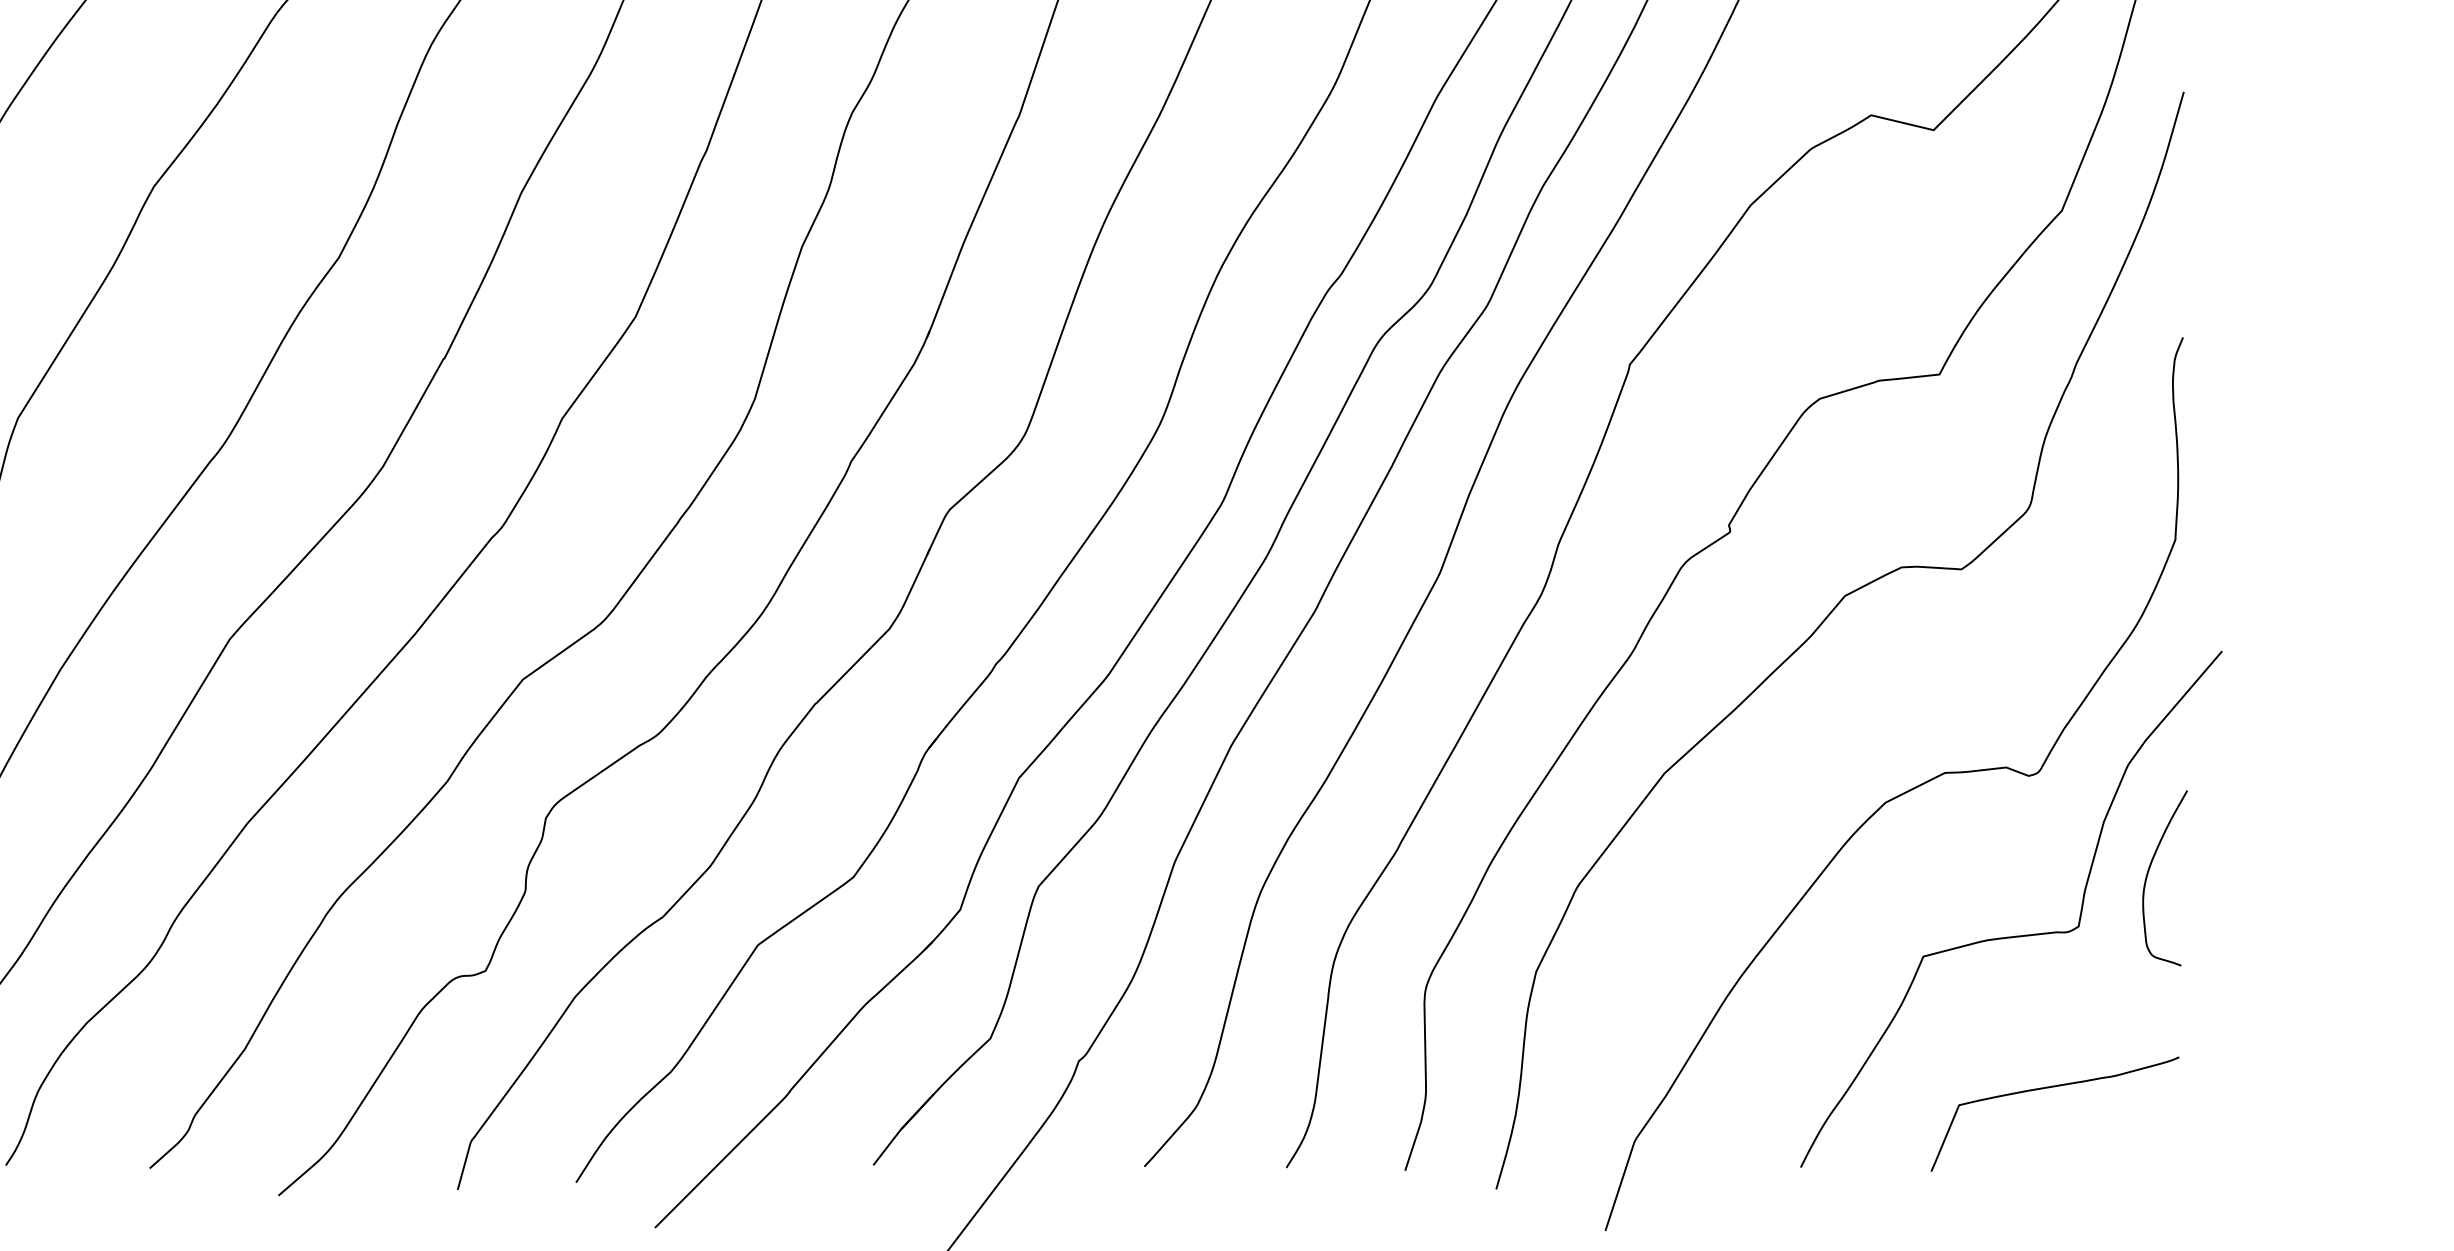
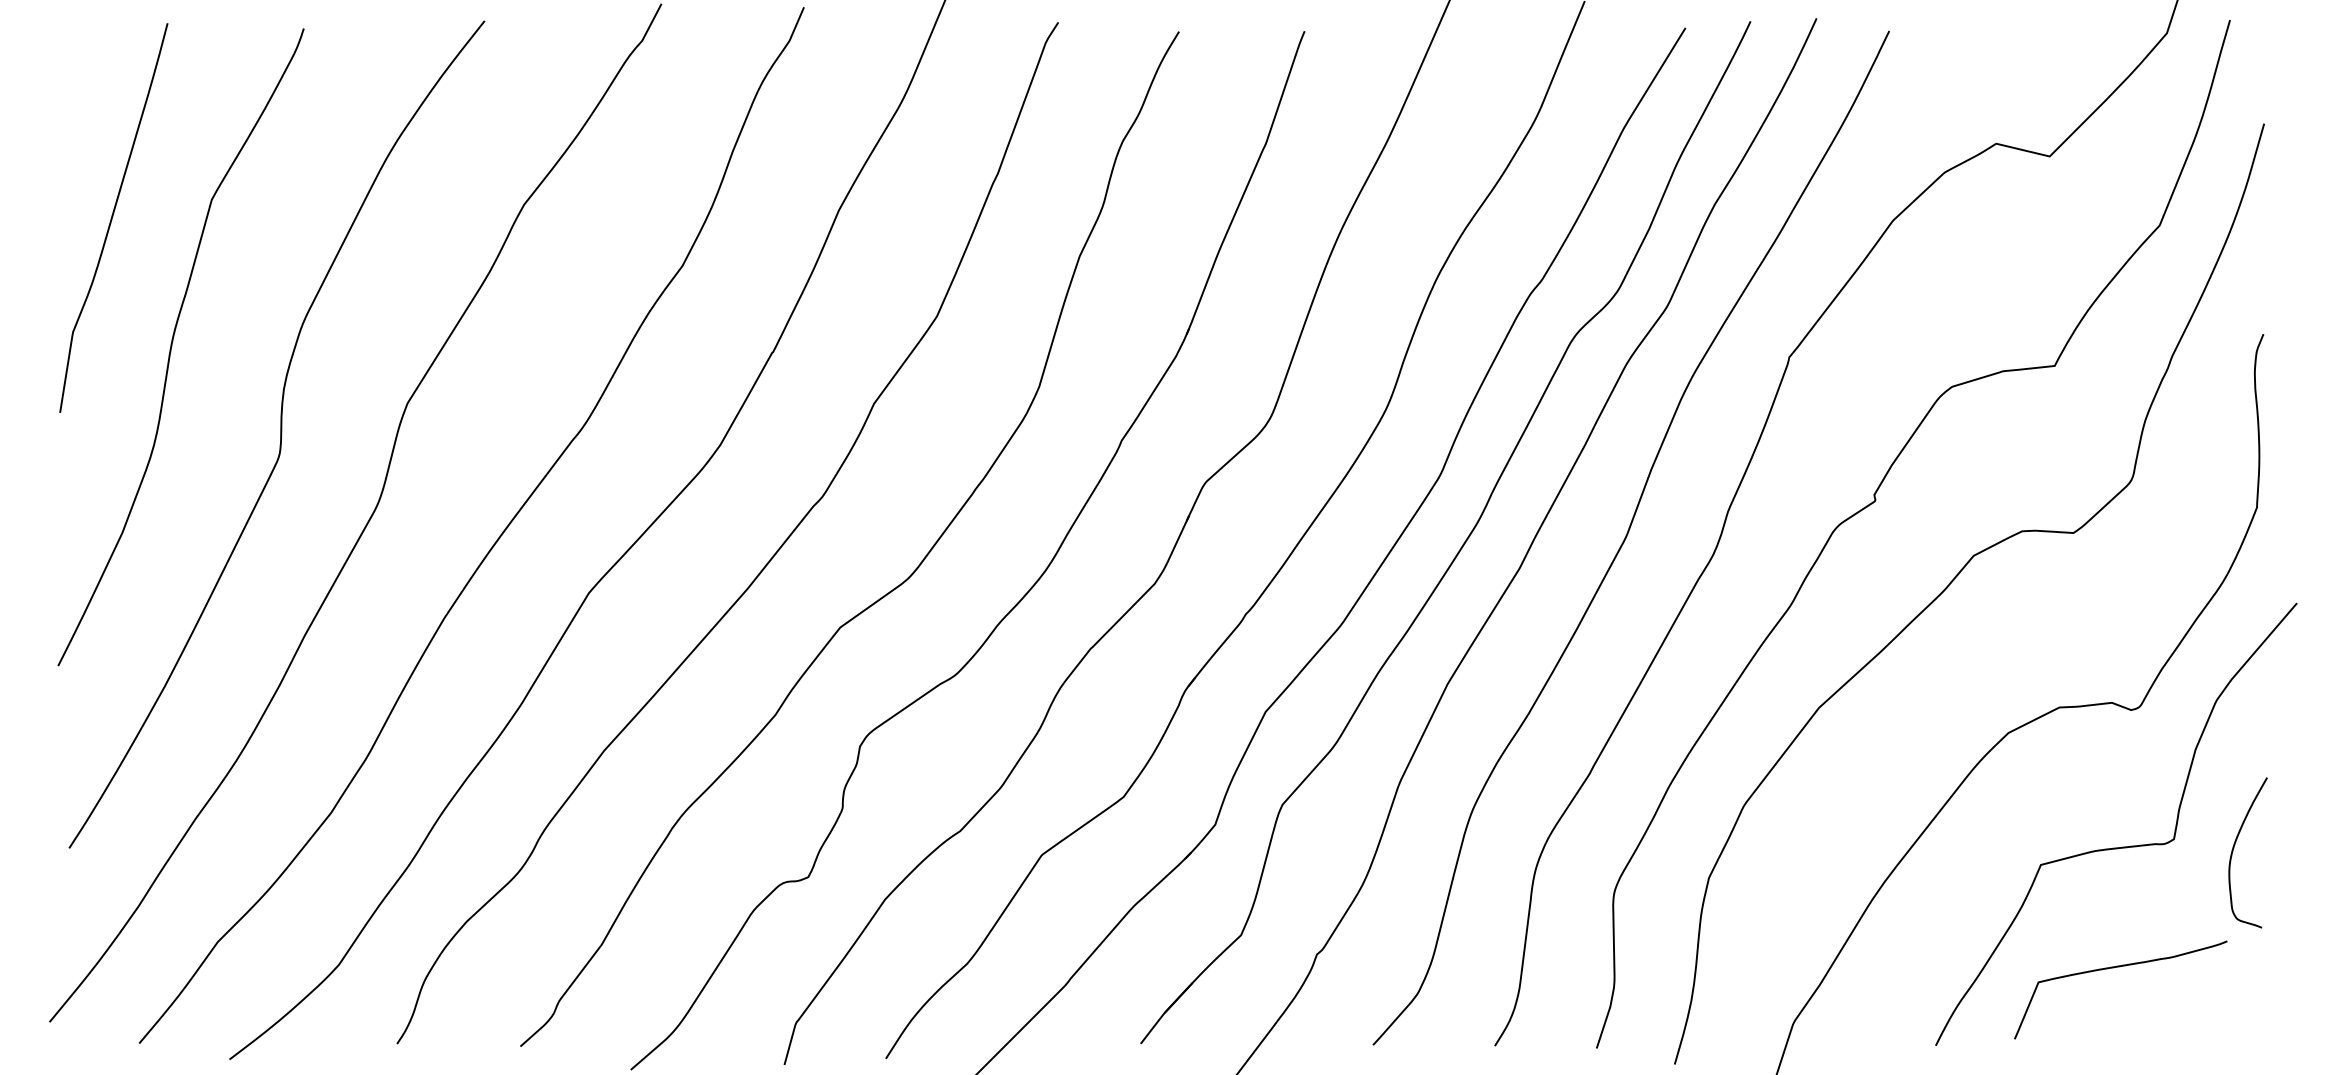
curve: (2149, 873) -> (2234, 848), moved
curve: (2047, 1089) -> (2114, 968), moved

